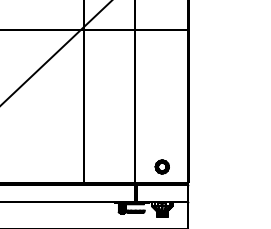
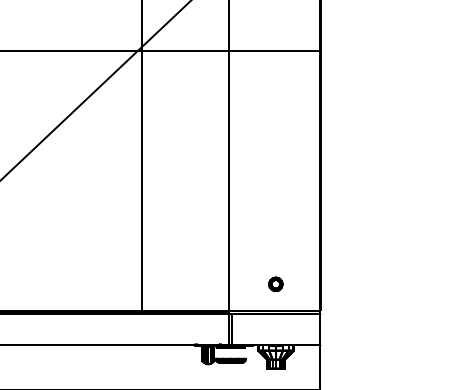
part: (161, 166) -> (274, 283), size x0.6

